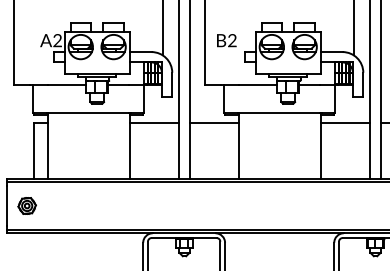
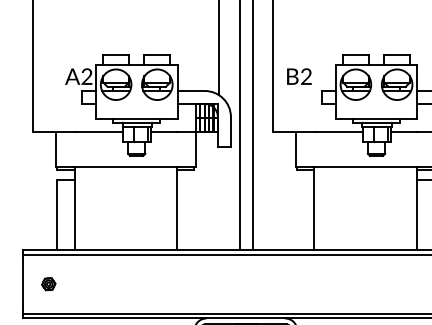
line: (154, 123) -> (208, 180), removed
line: (213, 123) -> (282, 180), removed
part: (26, 205) -> (47, 283), size x0.6

